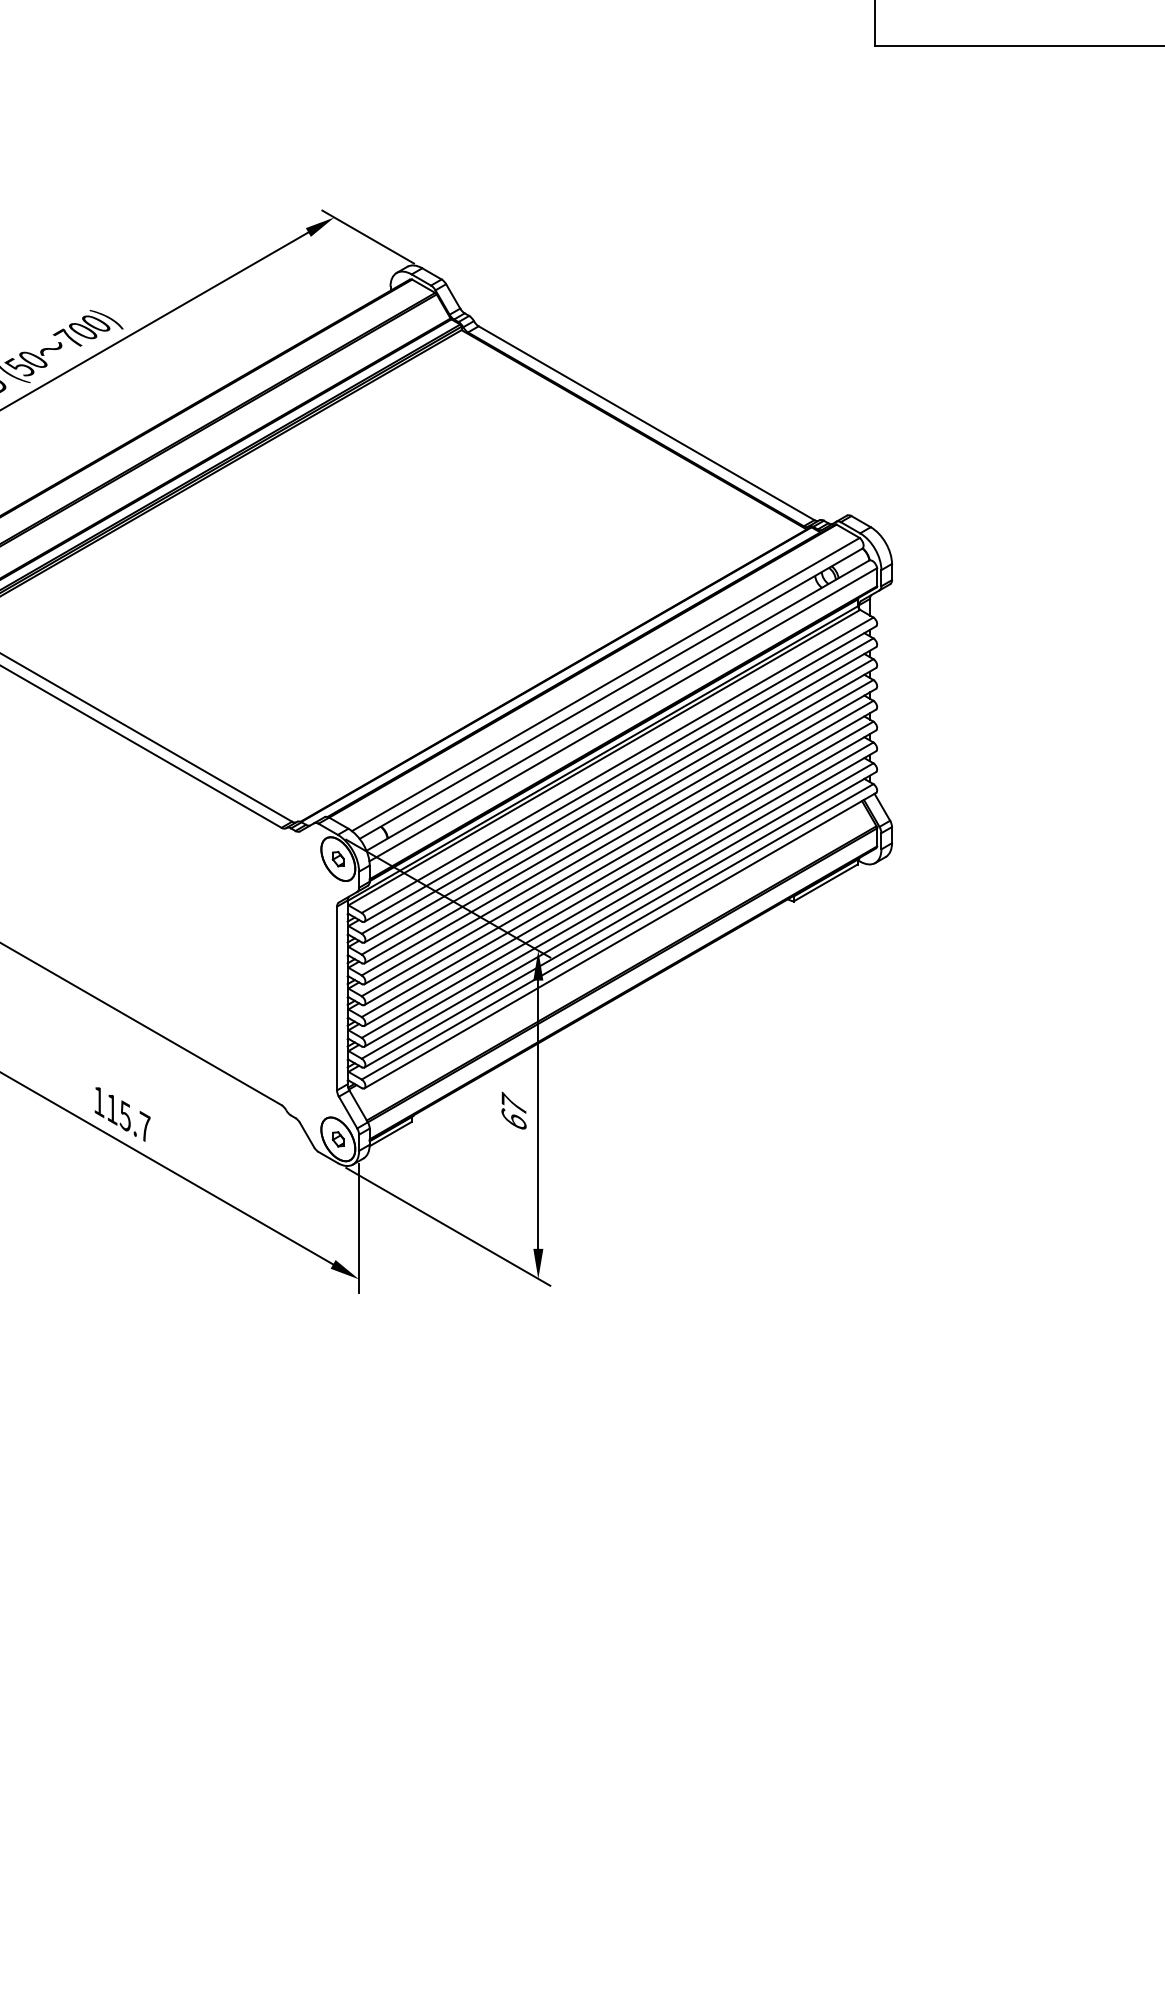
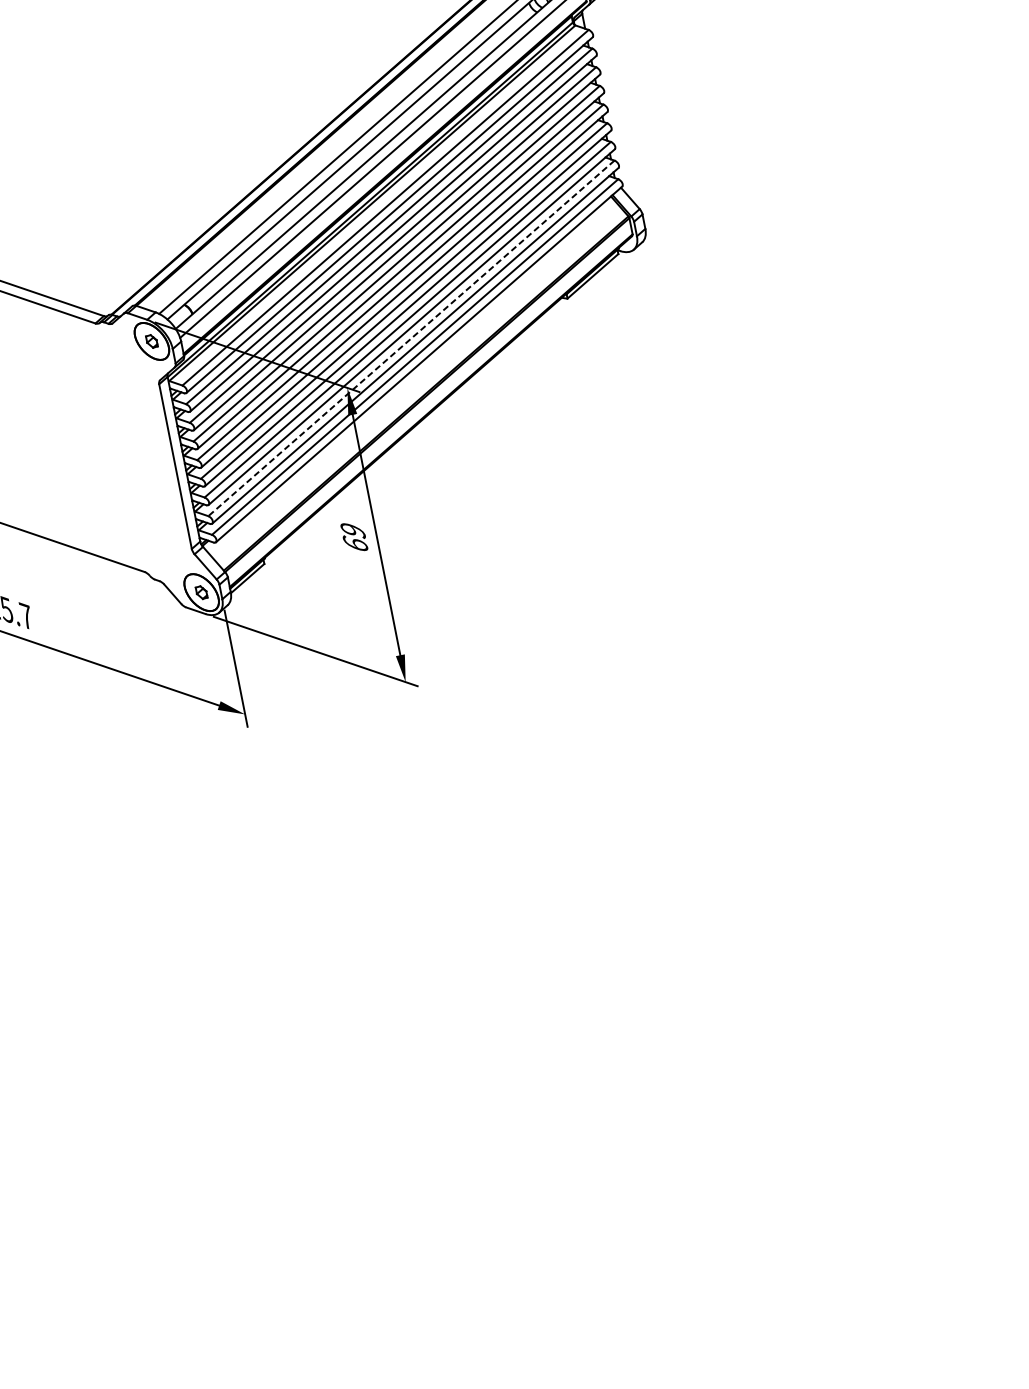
line: (617, 911) -> (411, 338), solid -> dashed
text: (513, 1103) -> (352, 529), 67 -> 69

